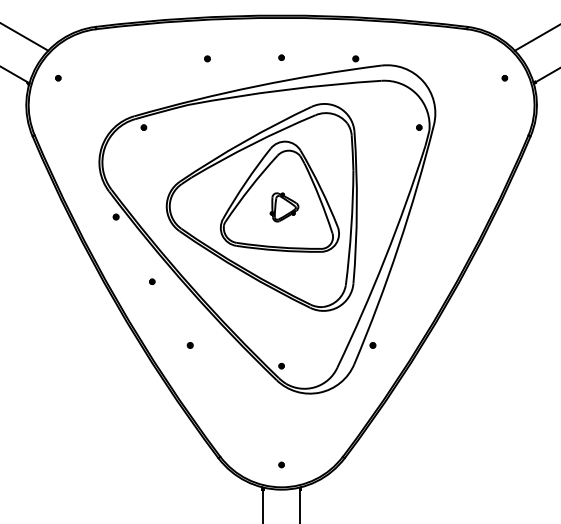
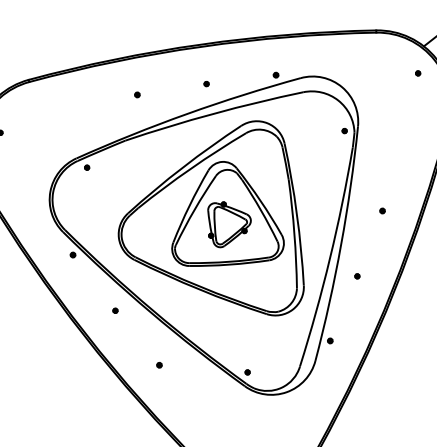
part: (284, 207) -> (229, 223), size x1.67
part: (446, 216) -> (381, 210), added
part: (410, 281) -> (356, 276), added

